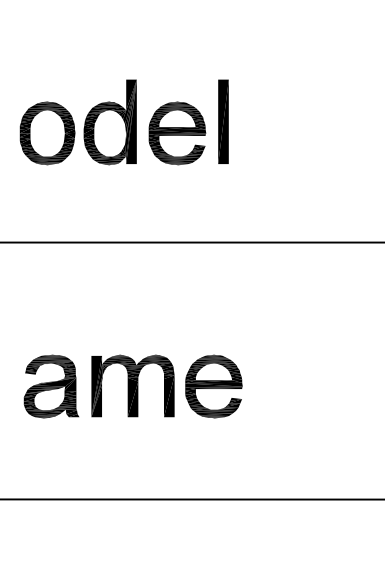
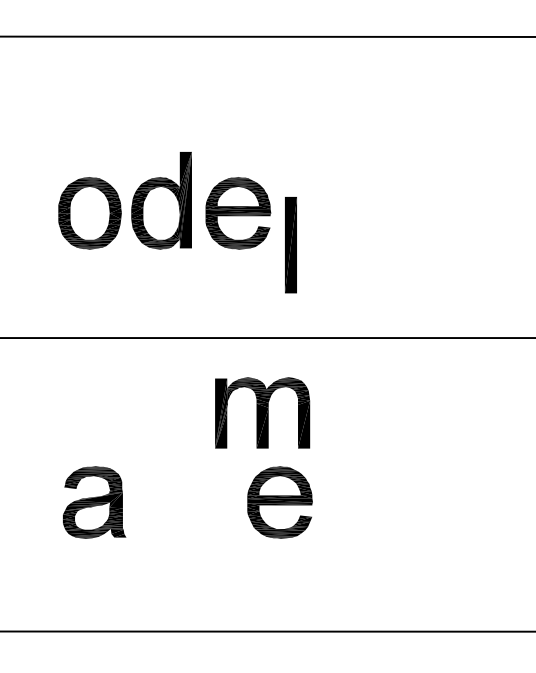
part: (223, 122) -> (290, 245), moved
part: (132, 385) -> (262, 412), moved

